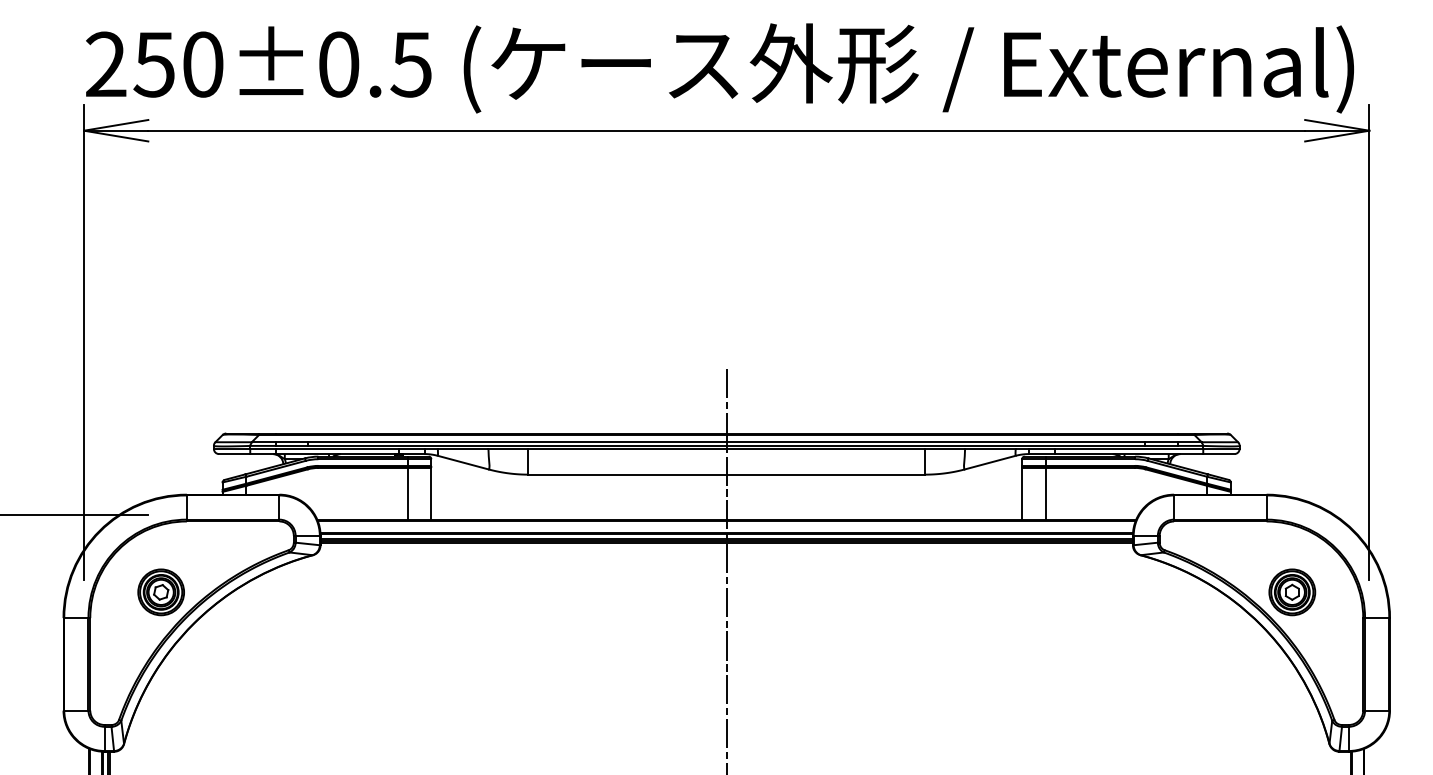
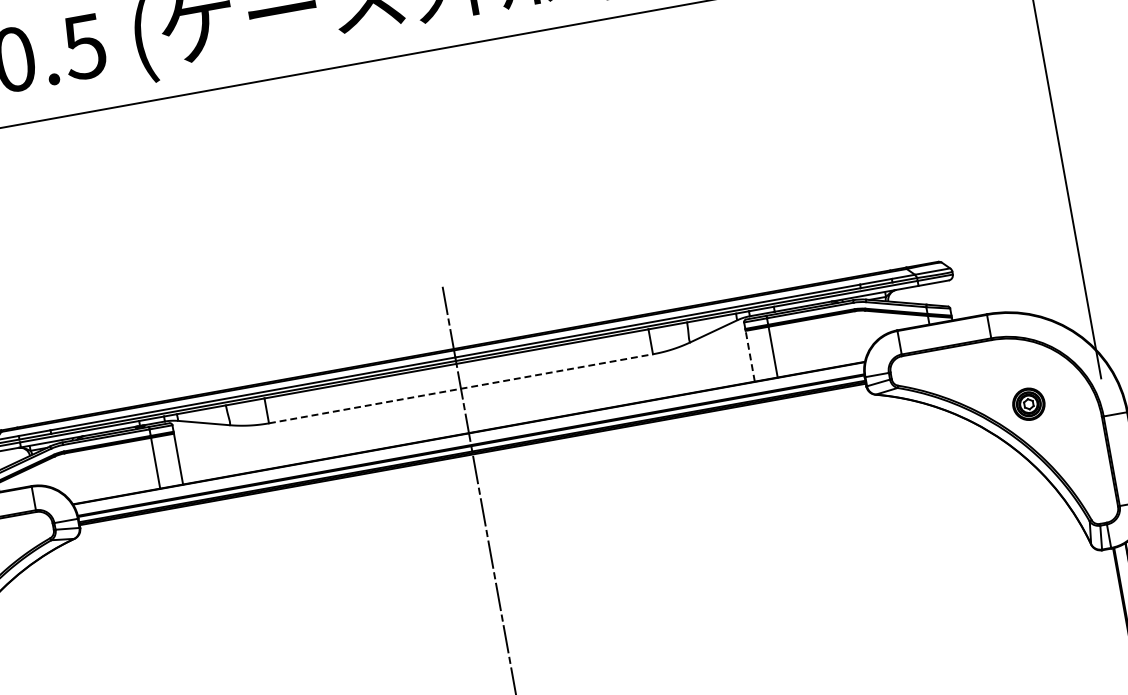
line: (727, 474) -> (461, 388), solid -> dashed
line: (1022, 493) -> (750, 355), solid -> dashed
part: (1292, 592) -> (1029, 404), size x0.7

